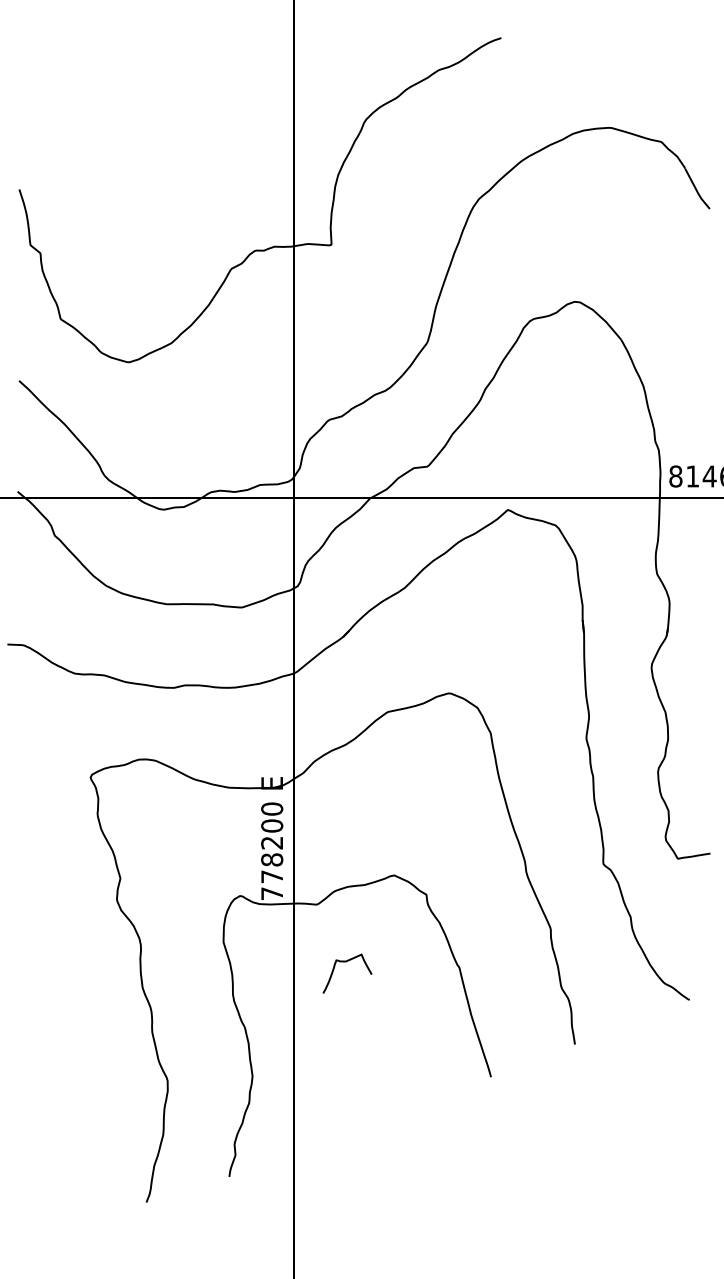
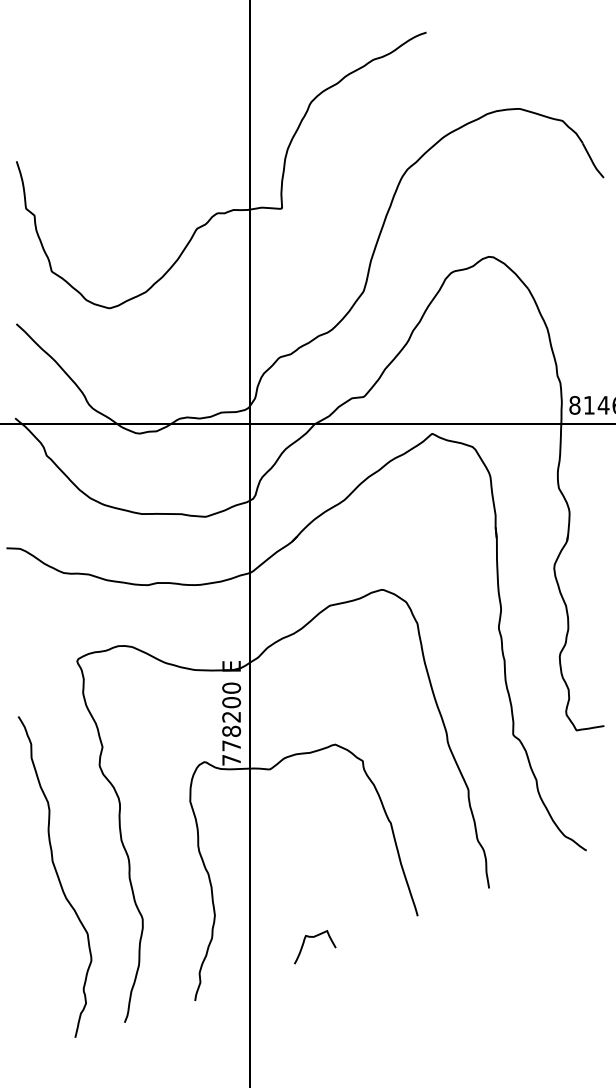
curve: (346, 962) -> (314, 937), moved
curve: (66, 1029) -> (56, 875), added

